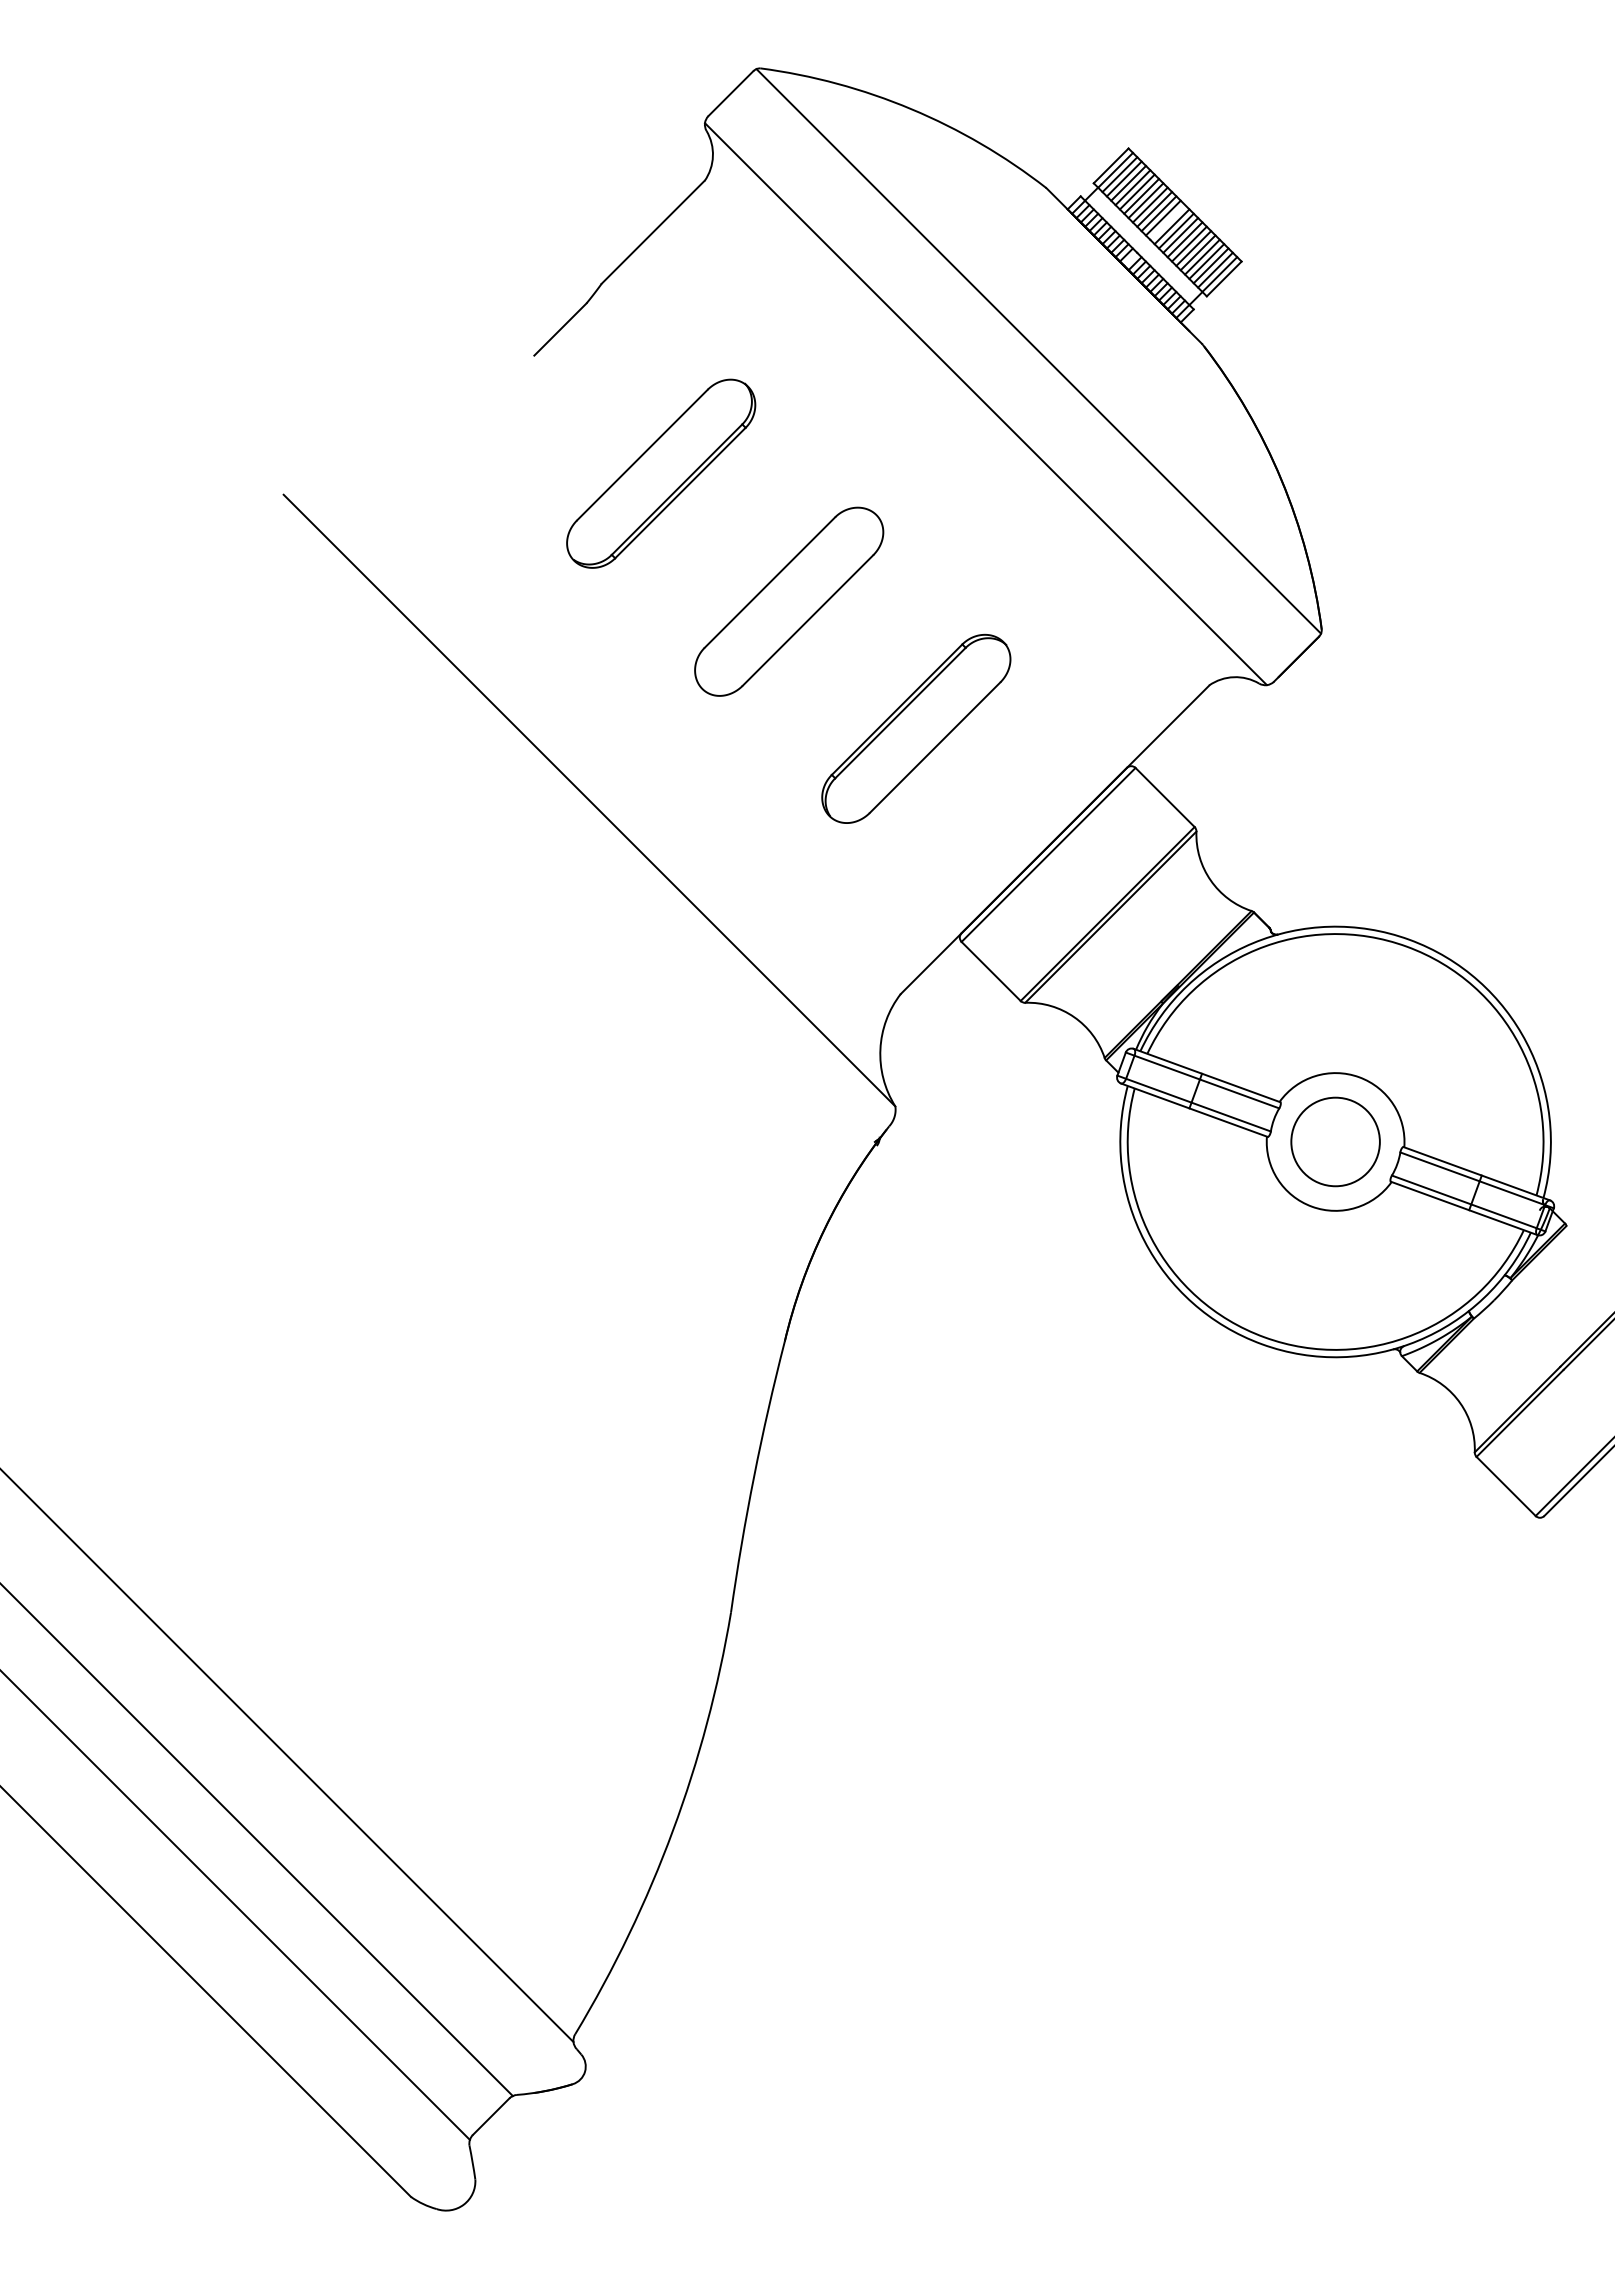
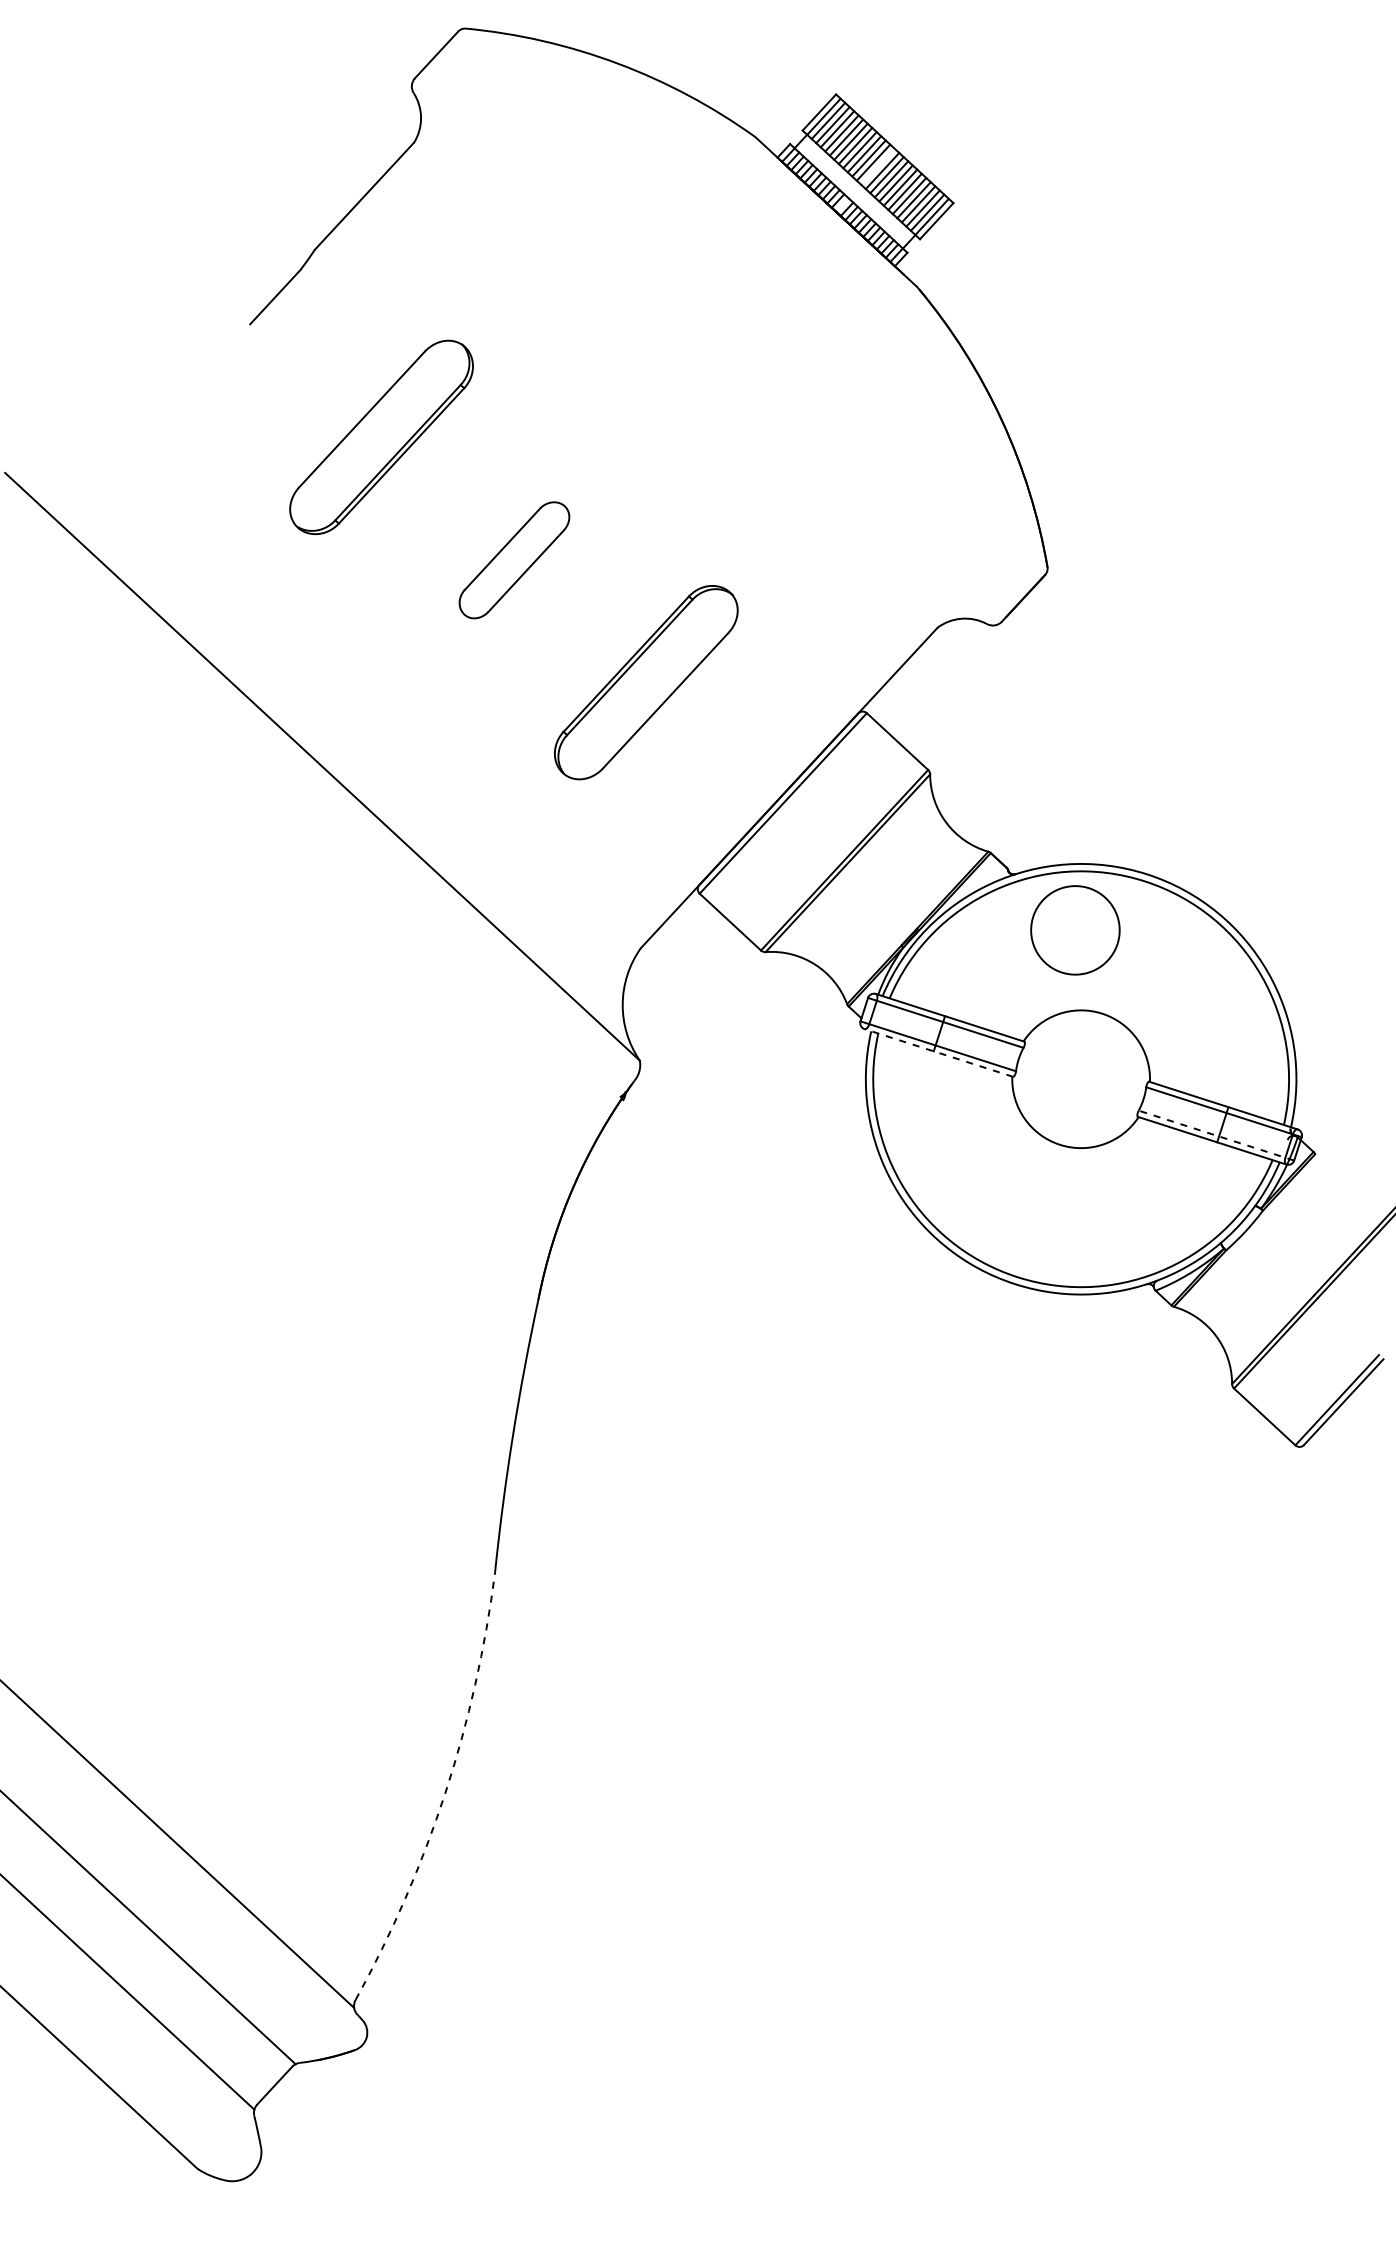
line: (1038, 351) -> (753, 300), removed
line: (985, 404) -> (702, 355), removed
part: (789, 601) -> (514, 560), size x0.6
line: (1193, 1110) -> (937, 1053), solid -> dashed
circle: (1335, 1141) -> (1075, 929), moved
line: (1468, 1203) -> (1216, 1135), solid -> dashed
arc: (672, 1830) -> (444, 1792), solid -> dashed

